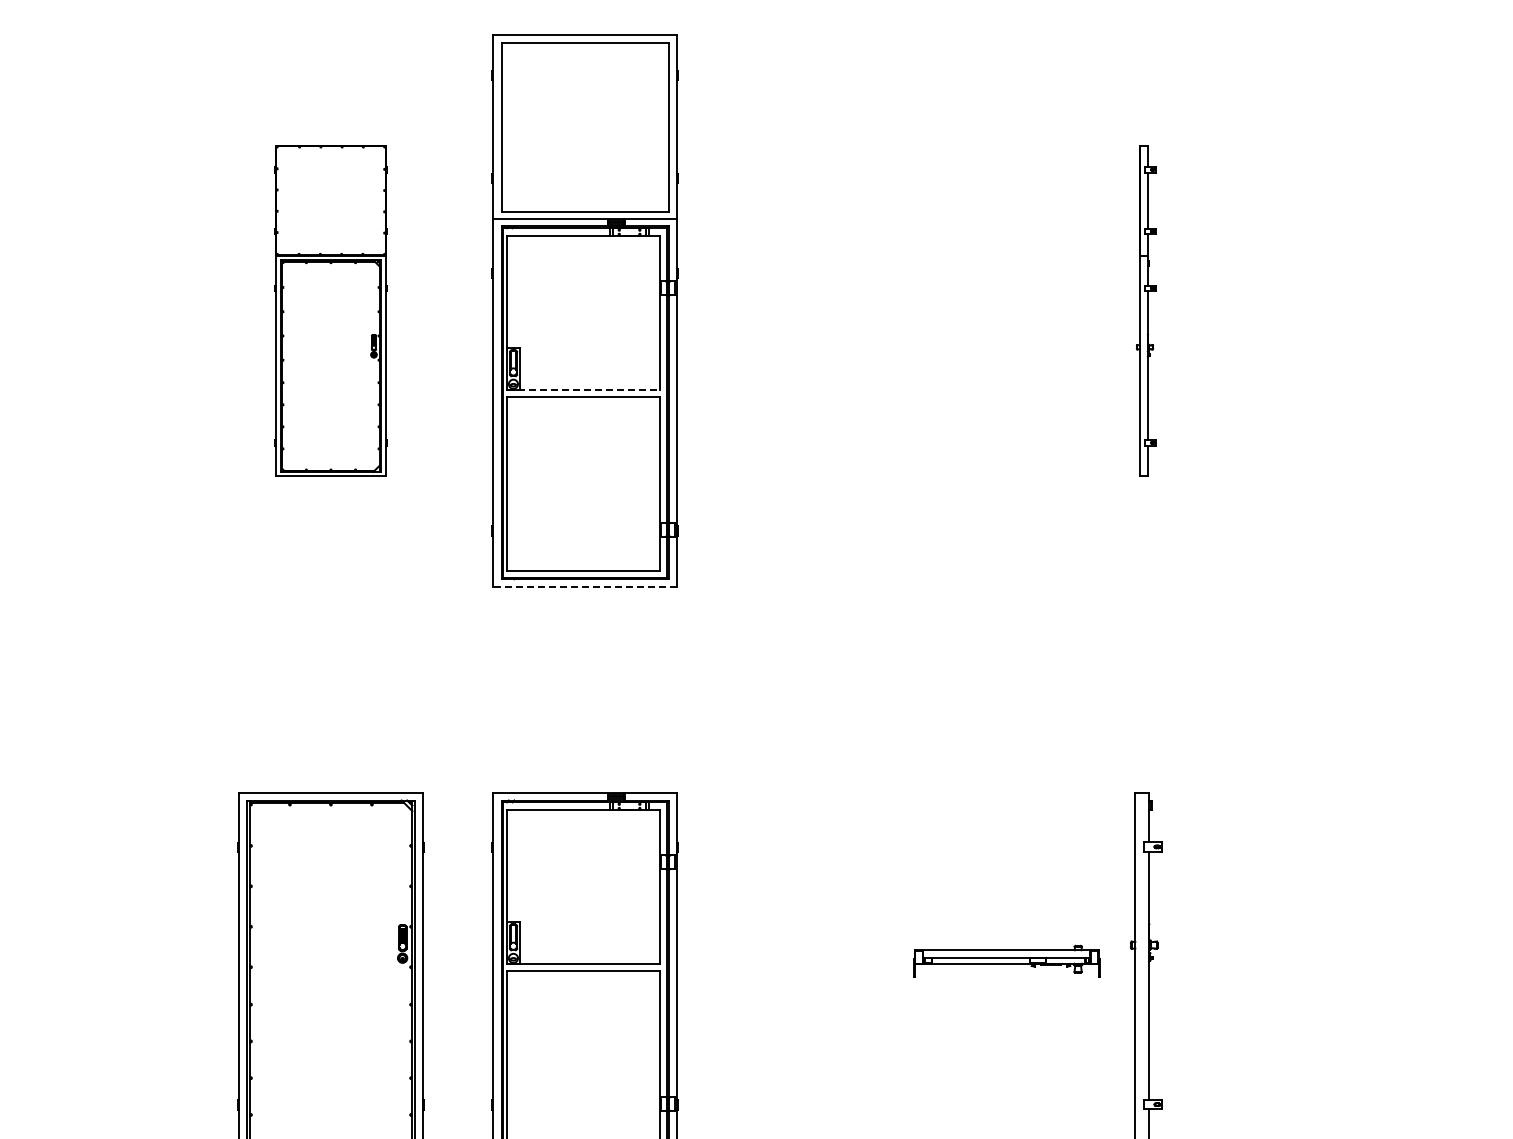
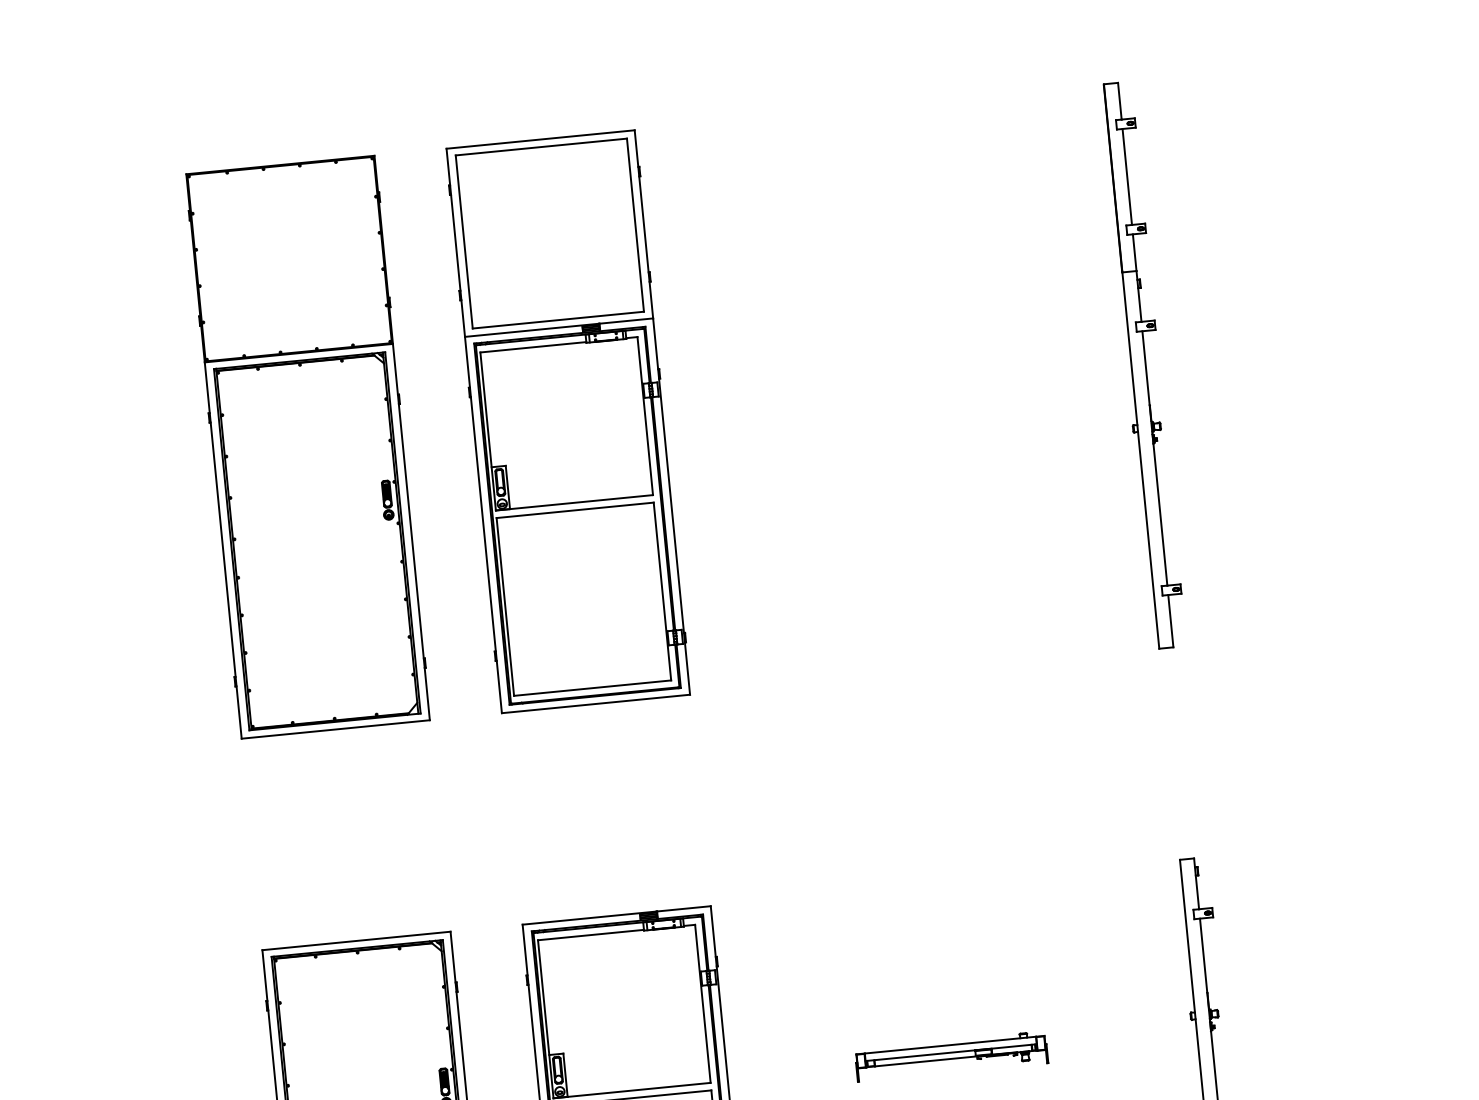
part: (330, 310) -> (307, 446), size x1.67
part: (1145, 310) -> (1141, 365), size x1.67
line: (583, 389) -> (574, 502), dashed -> solid
line: (585, 586) -> (596, 703), dashed -> solid
part: (1006, 960) -> (951, 1055), moved

